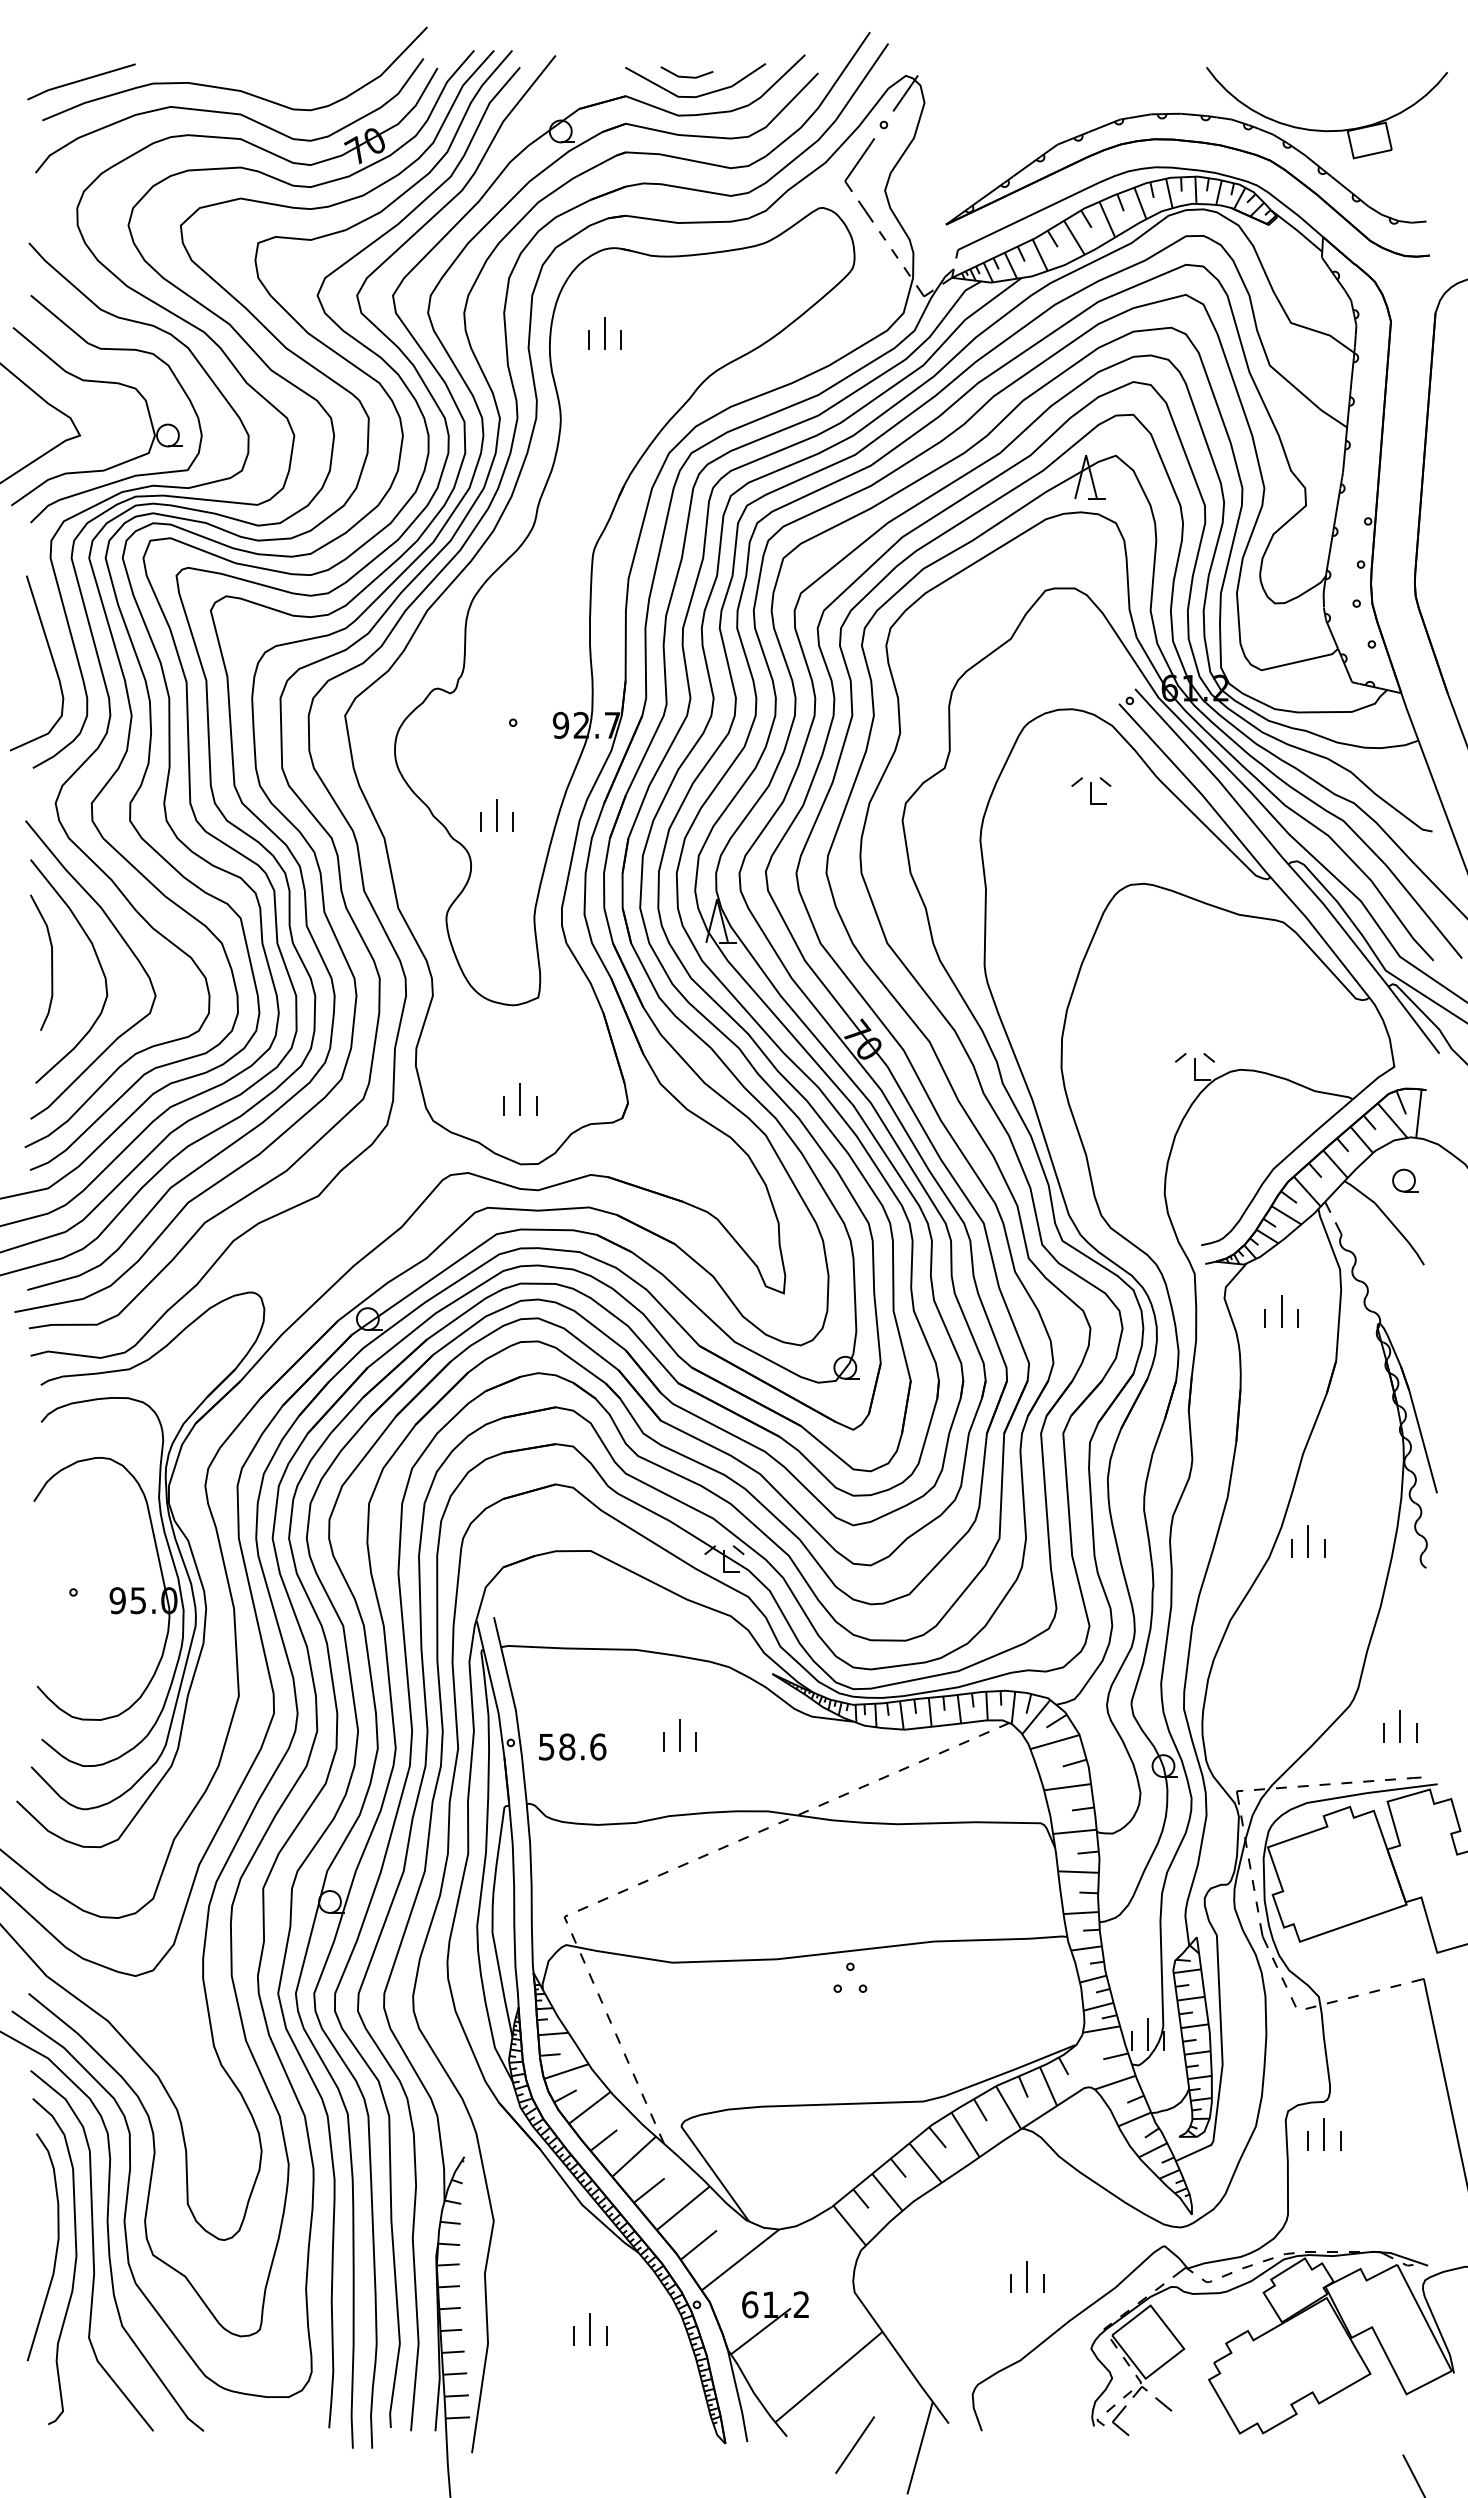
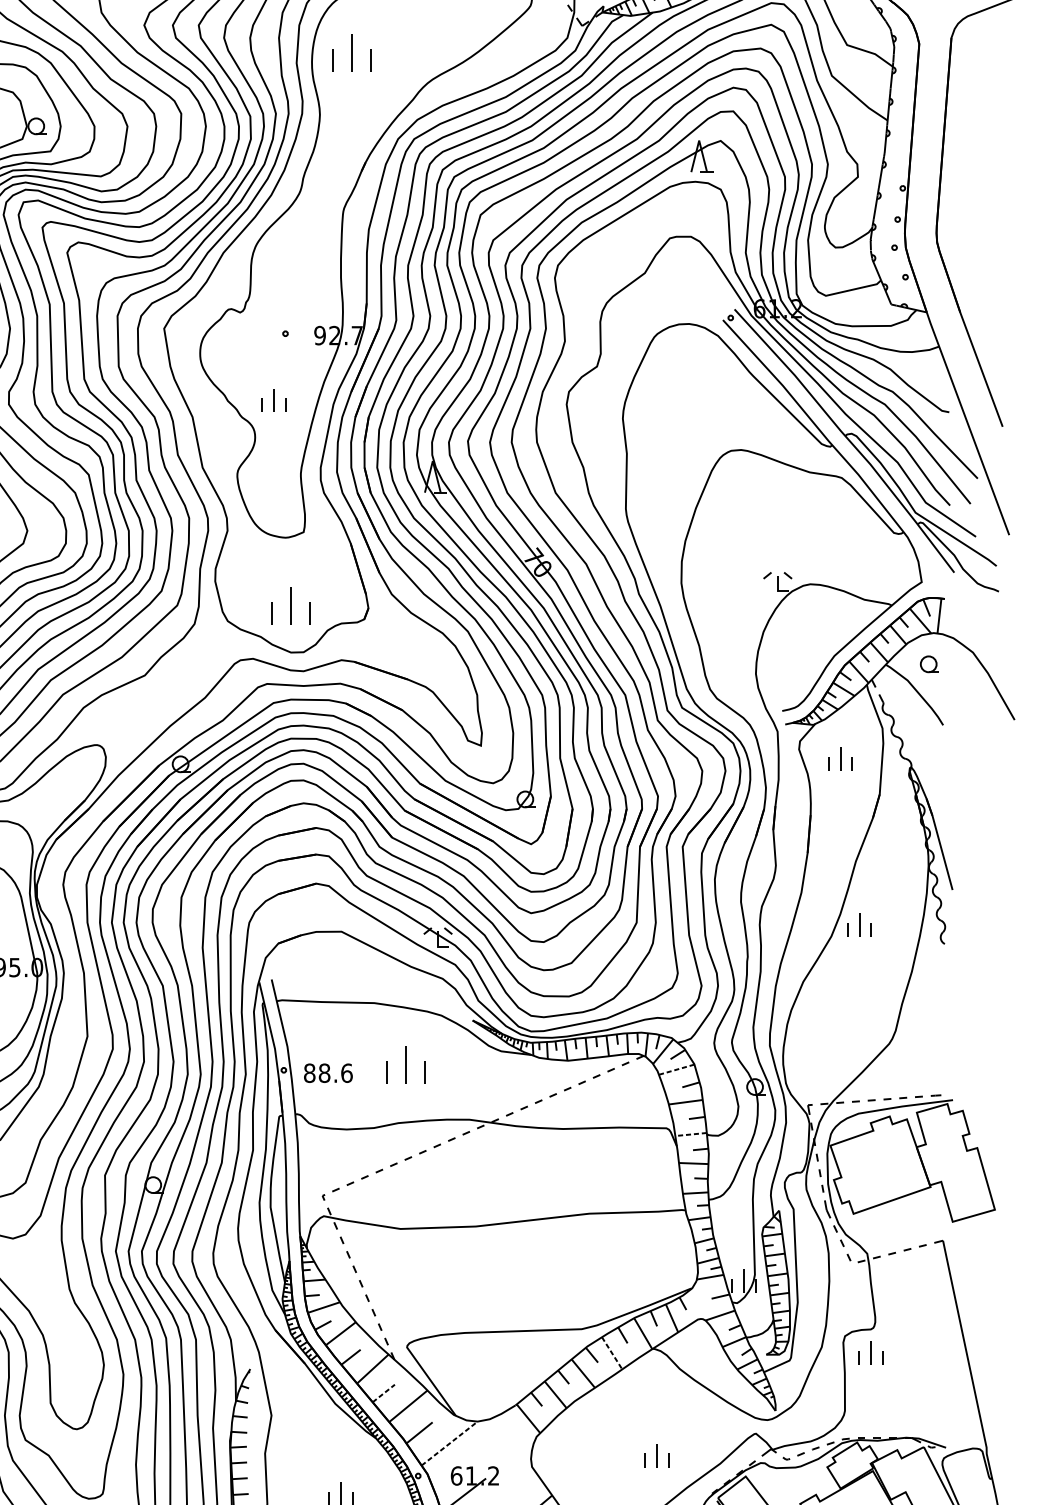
part: (604, 333) -> (351, 52), size x1.6
part: (1091, 790) -> (703, 382), removed
part: (520, 1099) -> (290, 605), size x1.6
part: (1400, 1726) -> (926, 1058), removed
part: (679, 1735) -> (405, 1064), size x1.6
line: (1054, 1742) -> (676, 1069), solid -> dashed
text: (546, 1746) -> (309, 1072), 58.6 -> 88.6
line: (1074, 1831) -> (690, 1134), solid -> dashed
part: (850, 1970) -> (529, 1234), removed
line: (965, 2135) -> (612, 1353), solid -> dashed
line: (649, 2190) -> (383, 1393), solid -> dashed
line: (740, 2259) -> (449, 1443), solid -> dashed

